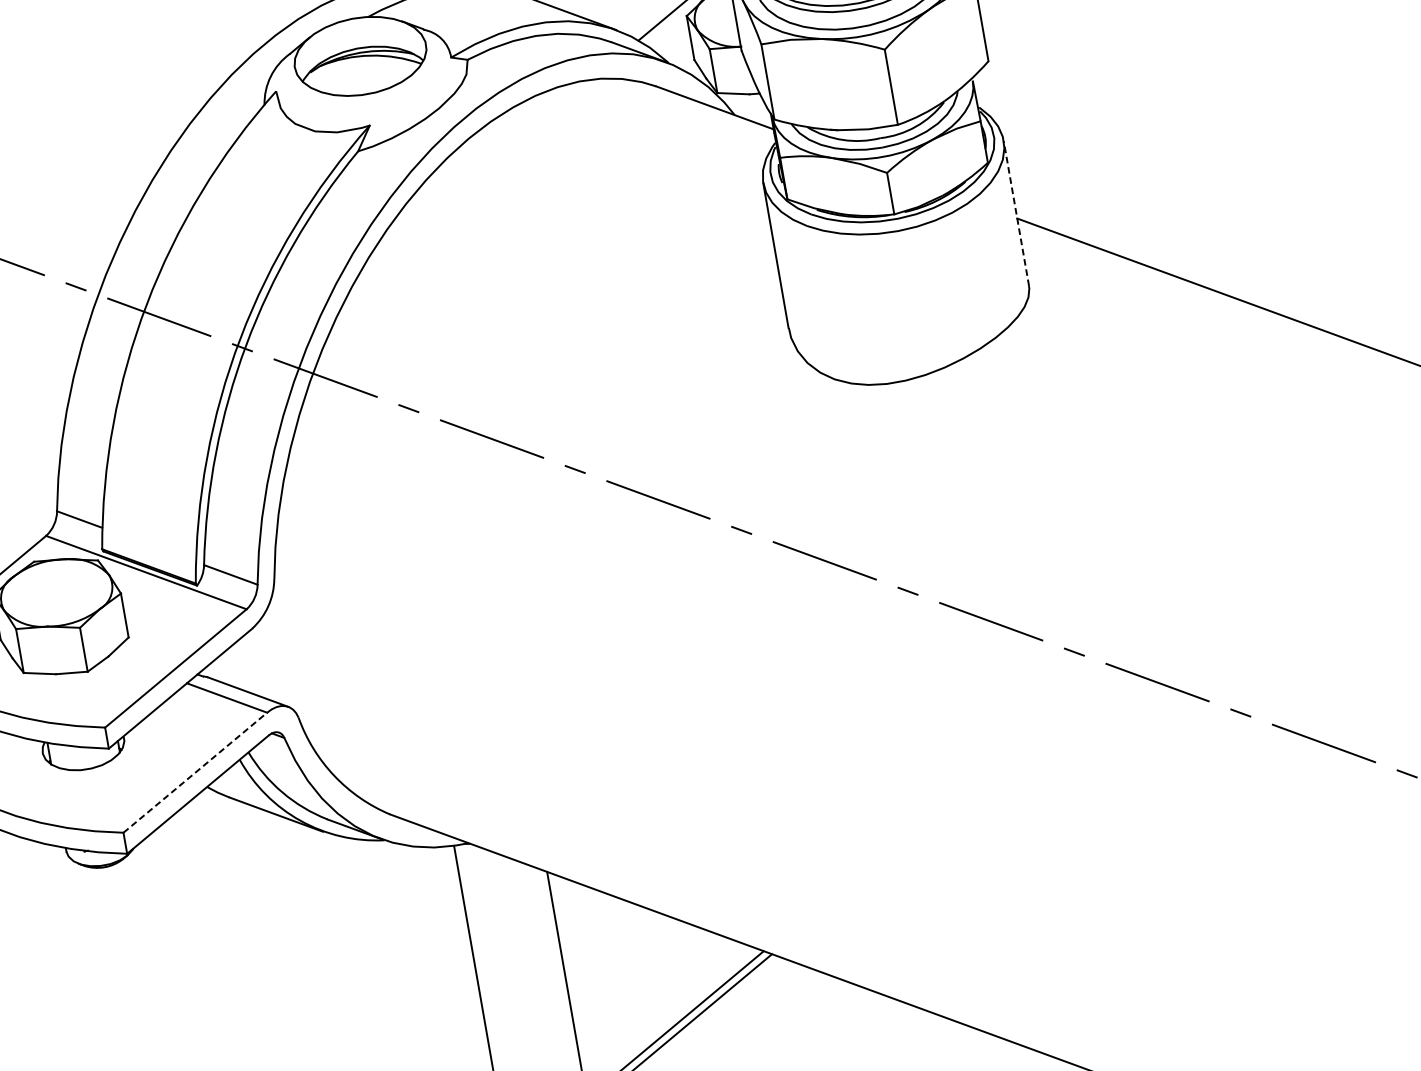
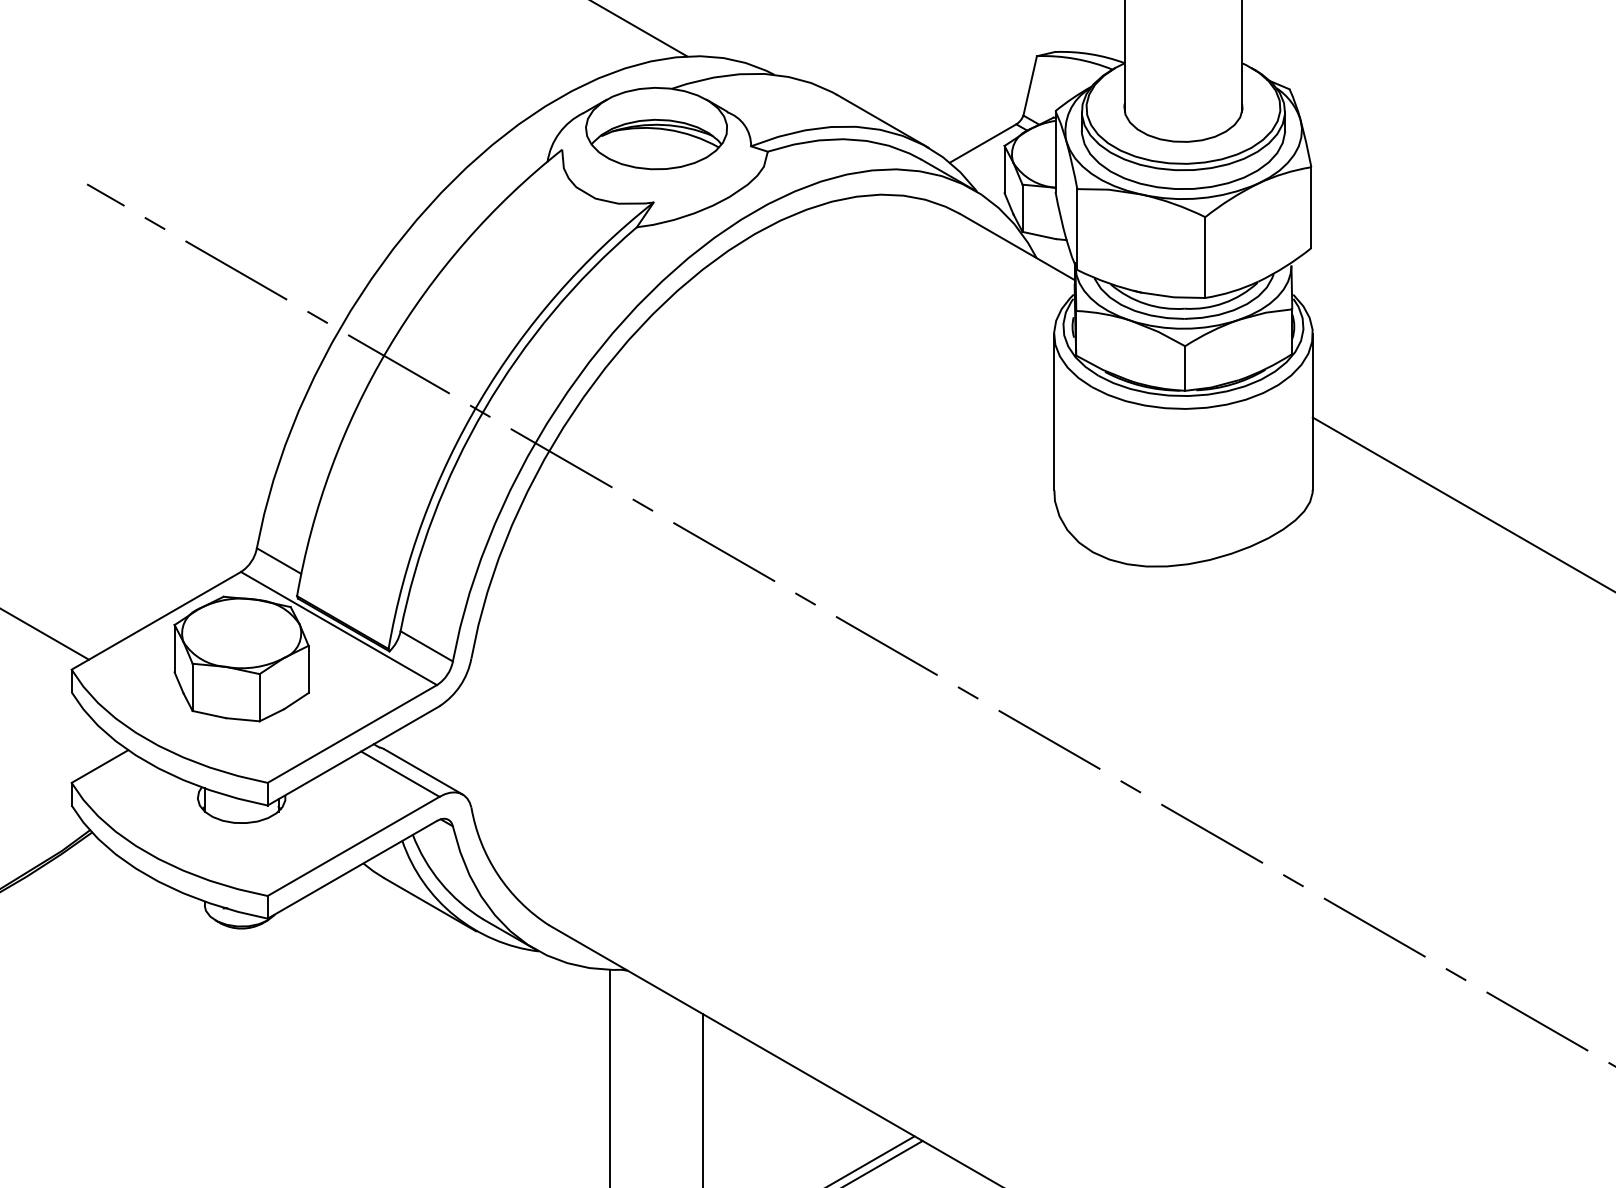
line: (1016, 213) -> (1312, 412), dashed -> solid
line: (196, 772) -> (354, 846), dashed -> solid

